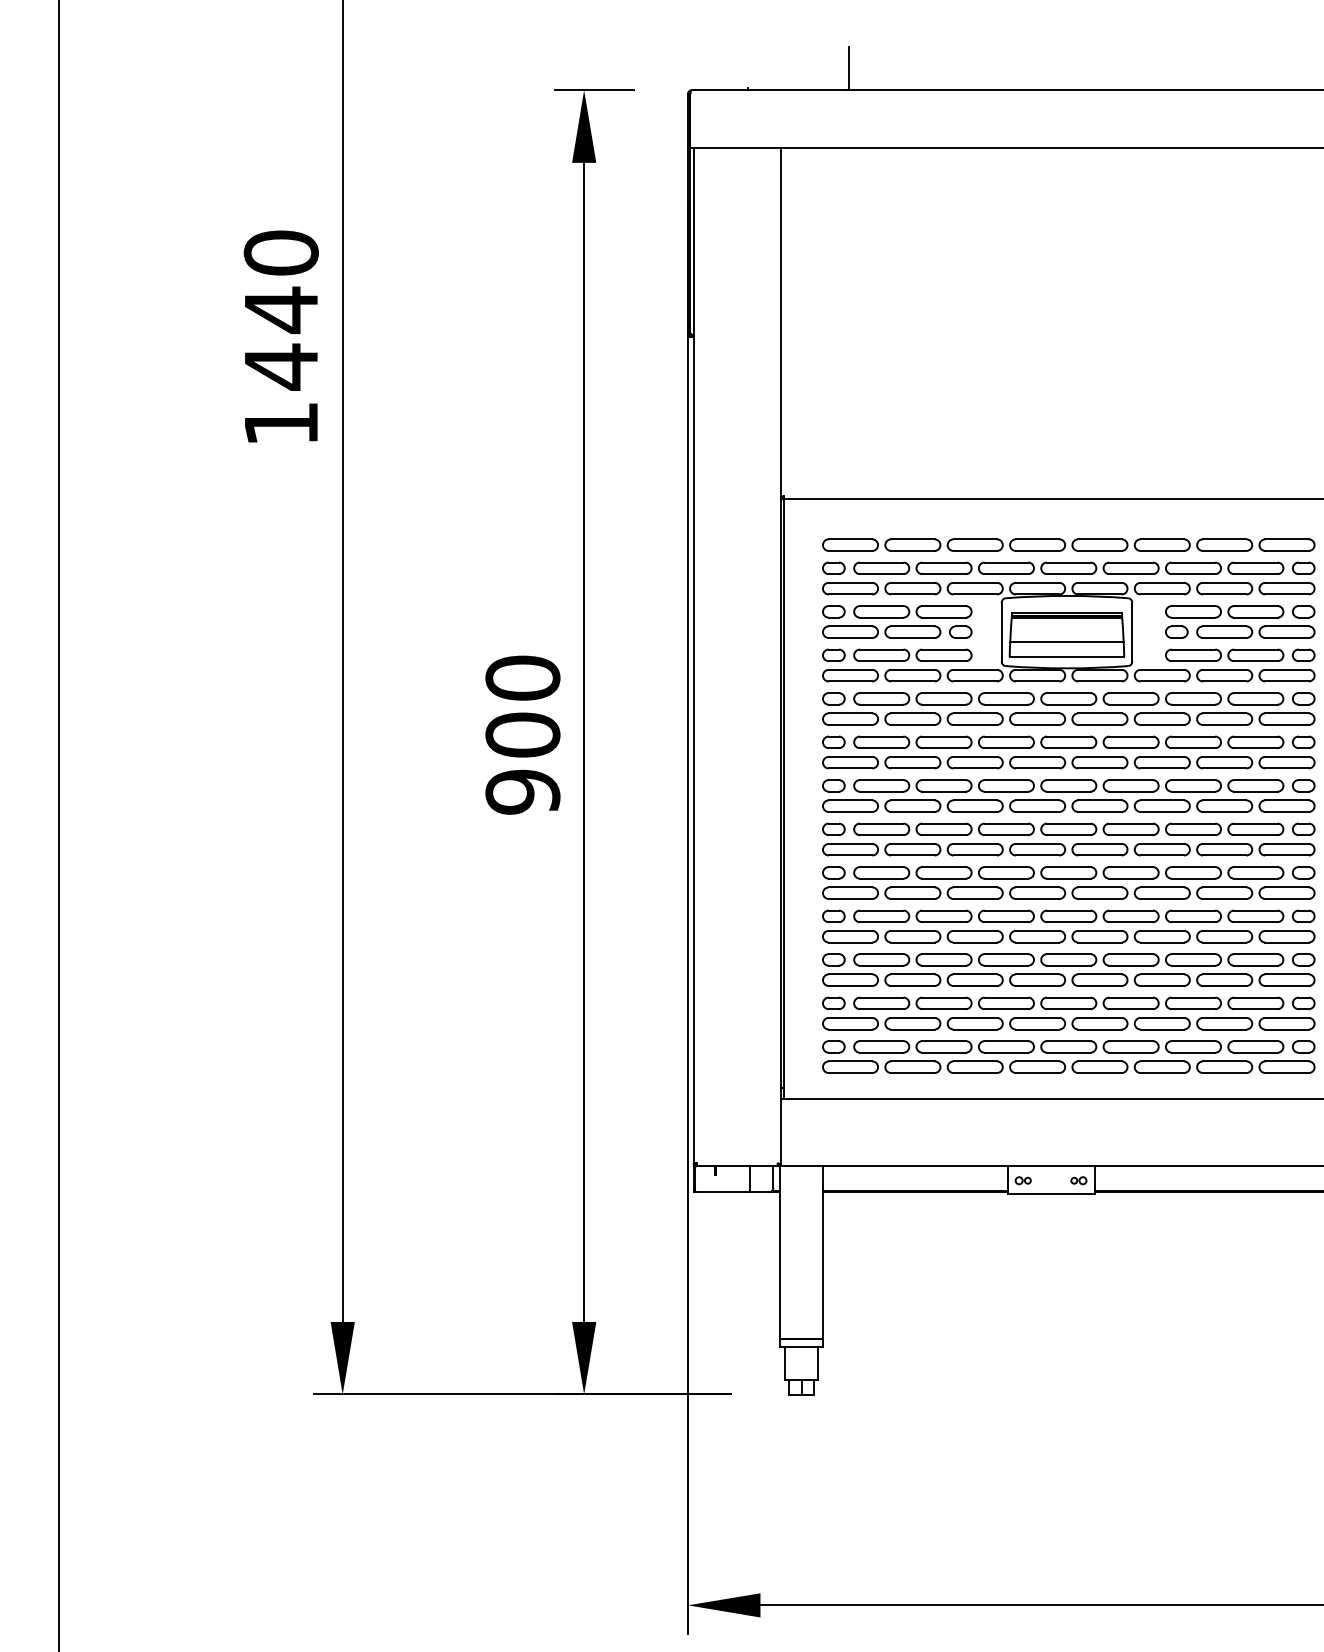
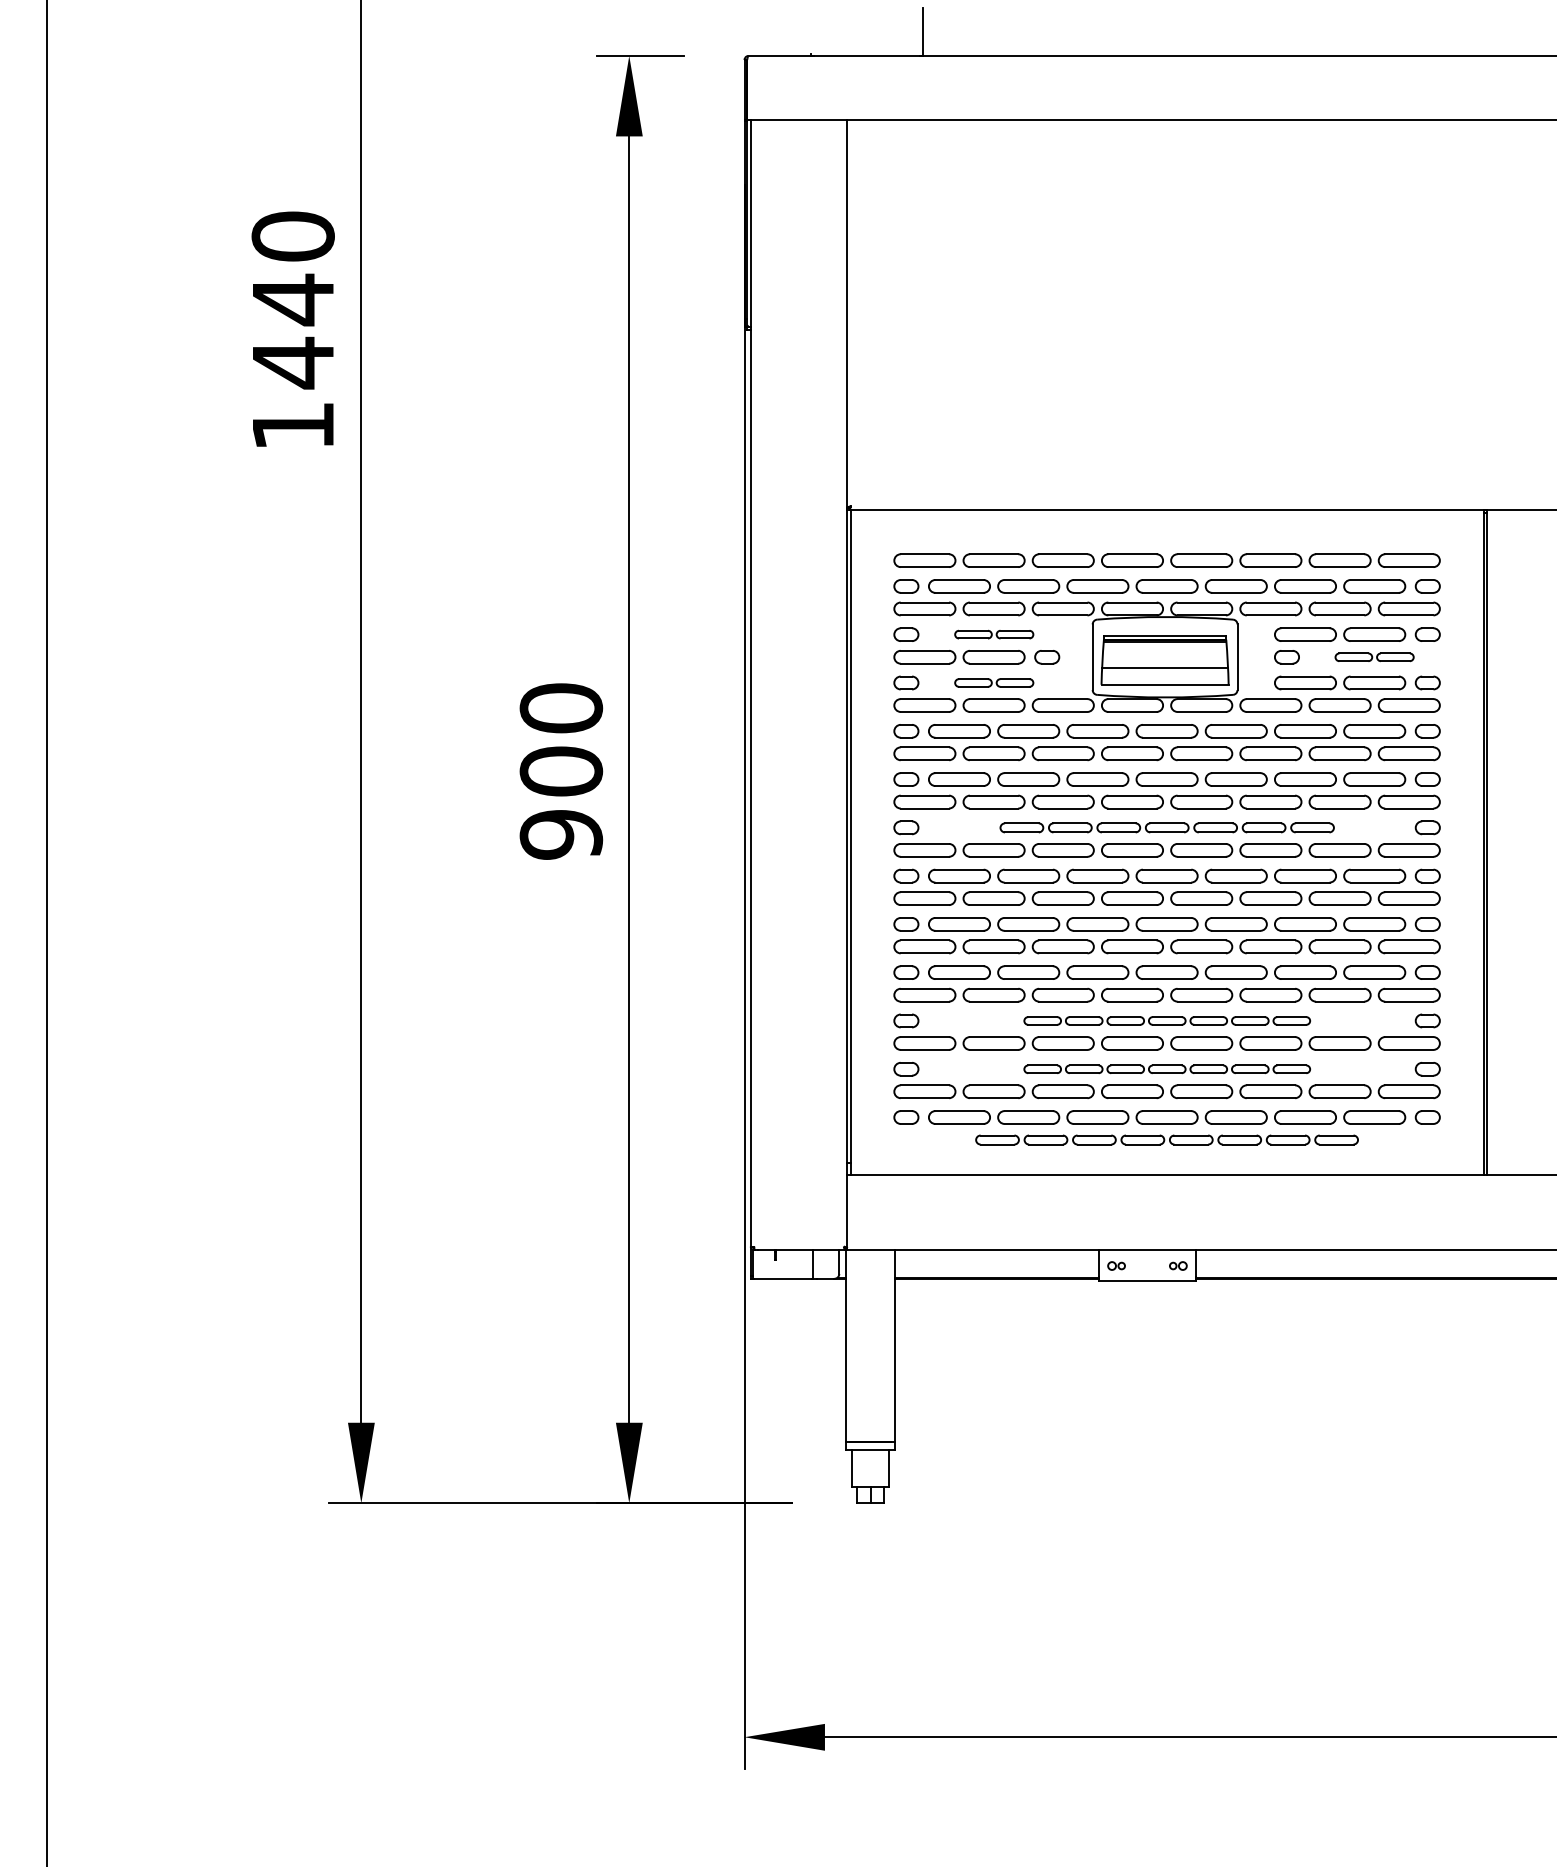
part: (913, 611) -> (994, 634), size x0.6
part: (1255, 632) -> (1374, 657), size x0.6
part: (913, 654) -> (994, 682), size x0.6
part: (1069, 785) -> (1167, 827), size x0.7
part: (1069, 959) -> (1167, 1020), size x0.6
part: (1069, 1003) -> (1167, 1069), size x0.6
part: (1068, 1066) -> (1166, 1139), size x0.7

